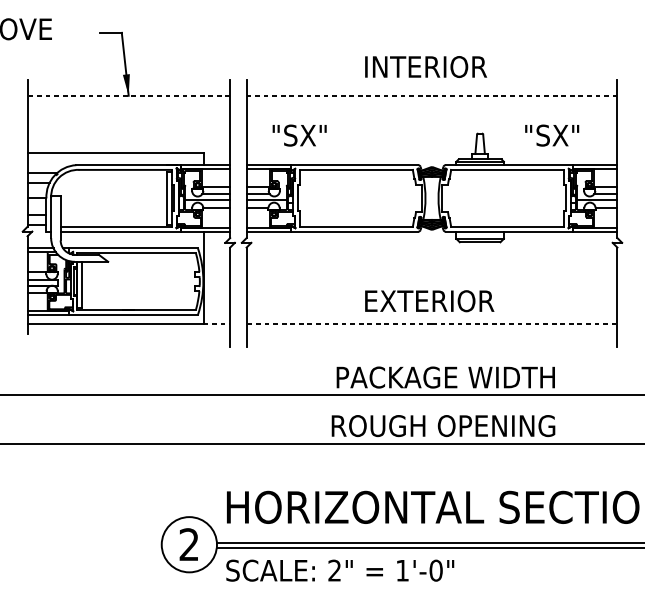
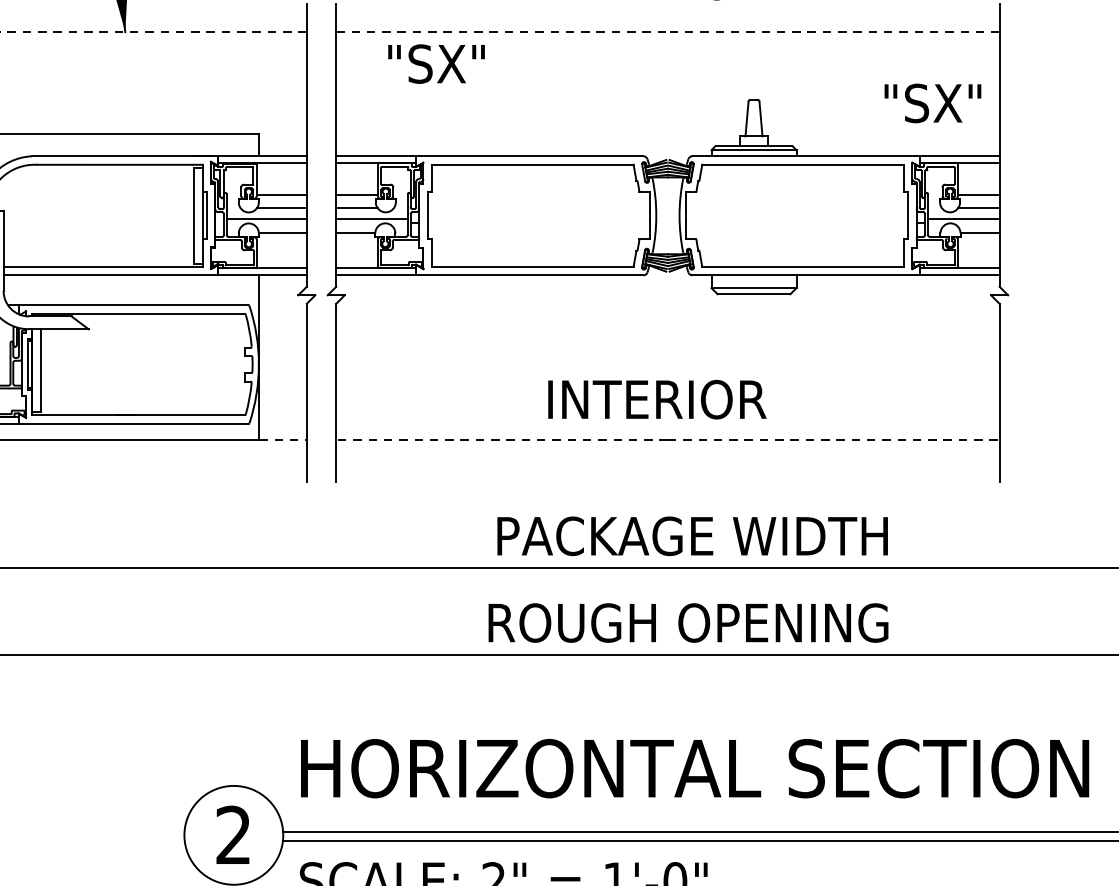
text: (299, 135) -> (436, 63), moved
text: (552, 135) -> (933, 103), moved
text: (430, 301) -> (665, 400), EXTERIOR -> INTERIOR

